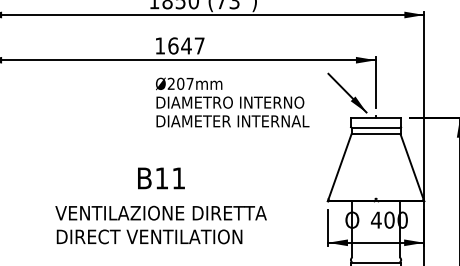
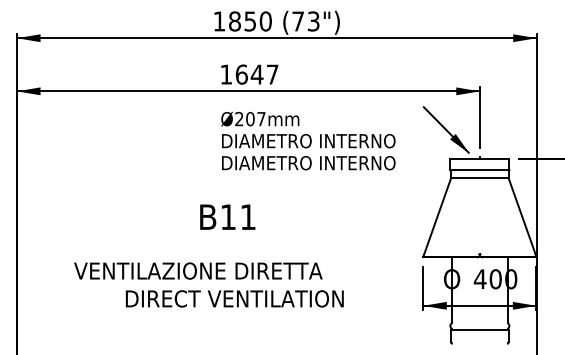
text: (261, 121) -> (345, 163), DIAMETER INTERNAL -> DIAMETRO INTERNO
text: (161, 177) -> (227, 216), moved
text: (161, 212) -> (198, 270), moved
text: (149, 236) -> (234, 298), moved

